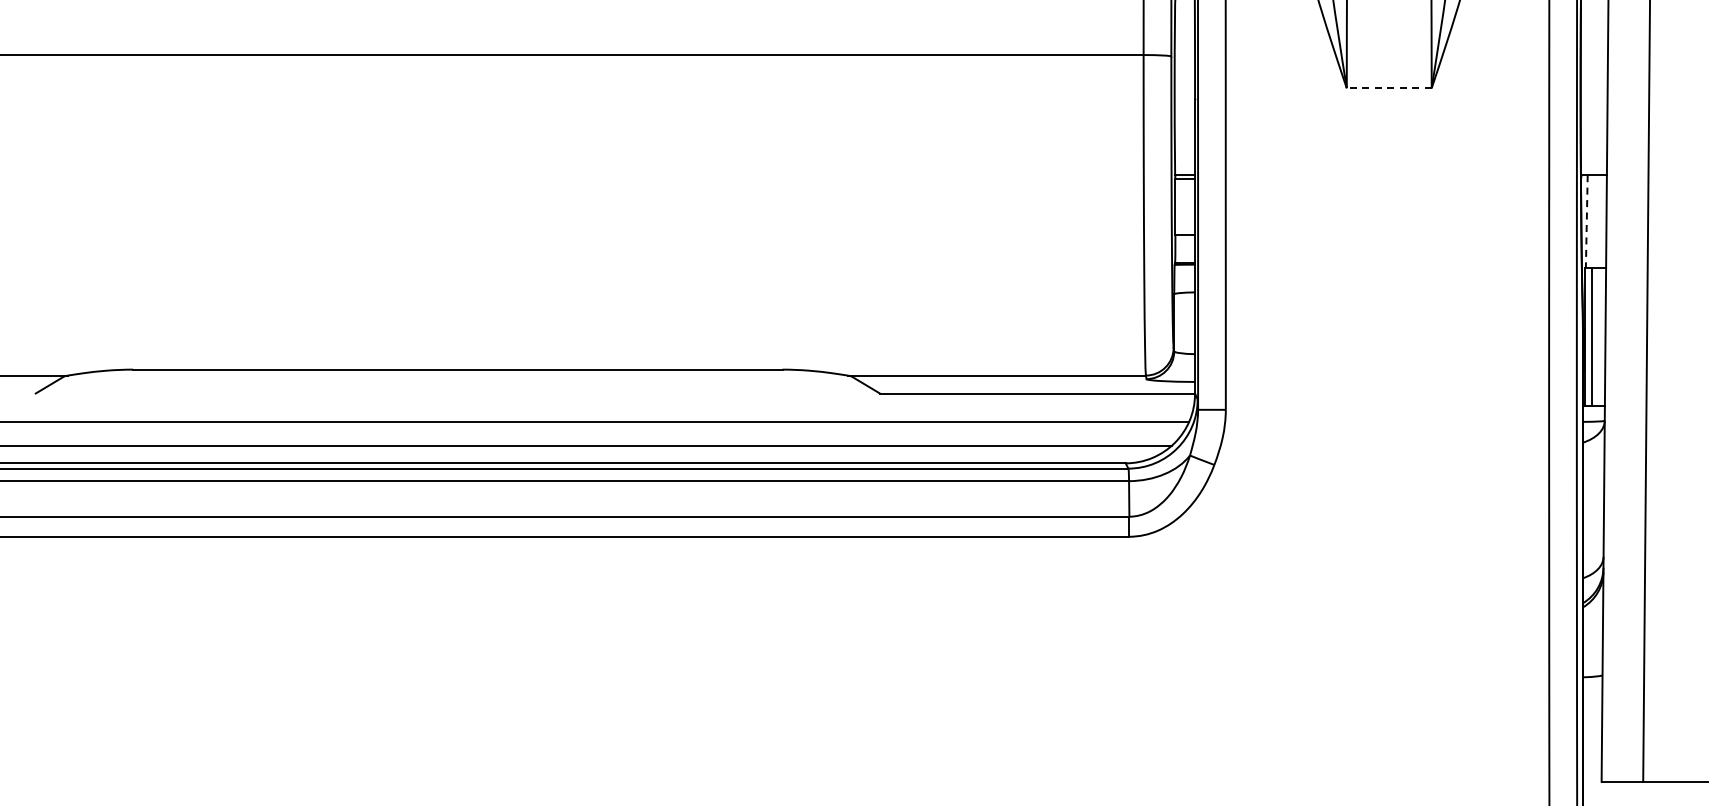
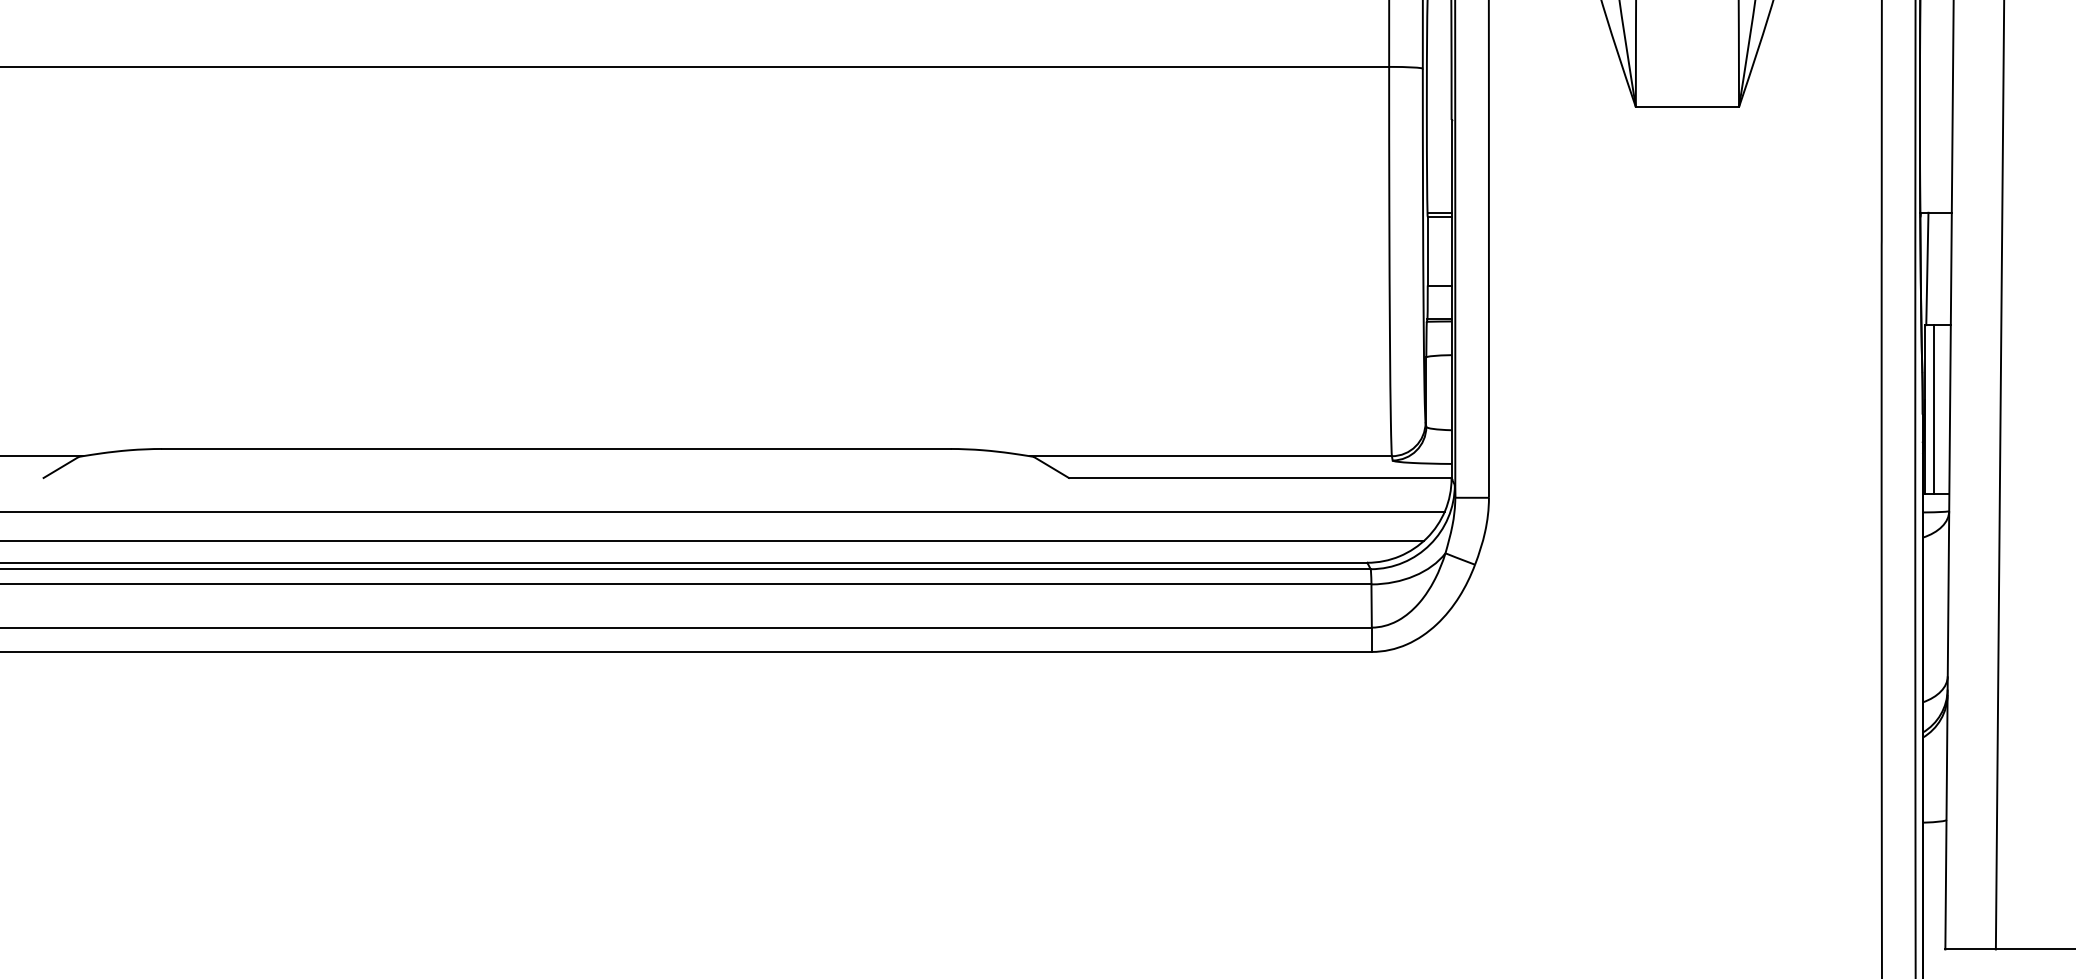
line: (1388, 88) -> (1686, 107), dashed -> solid
line: (1586, 221) -> (1927, 269), dashed -> solid

